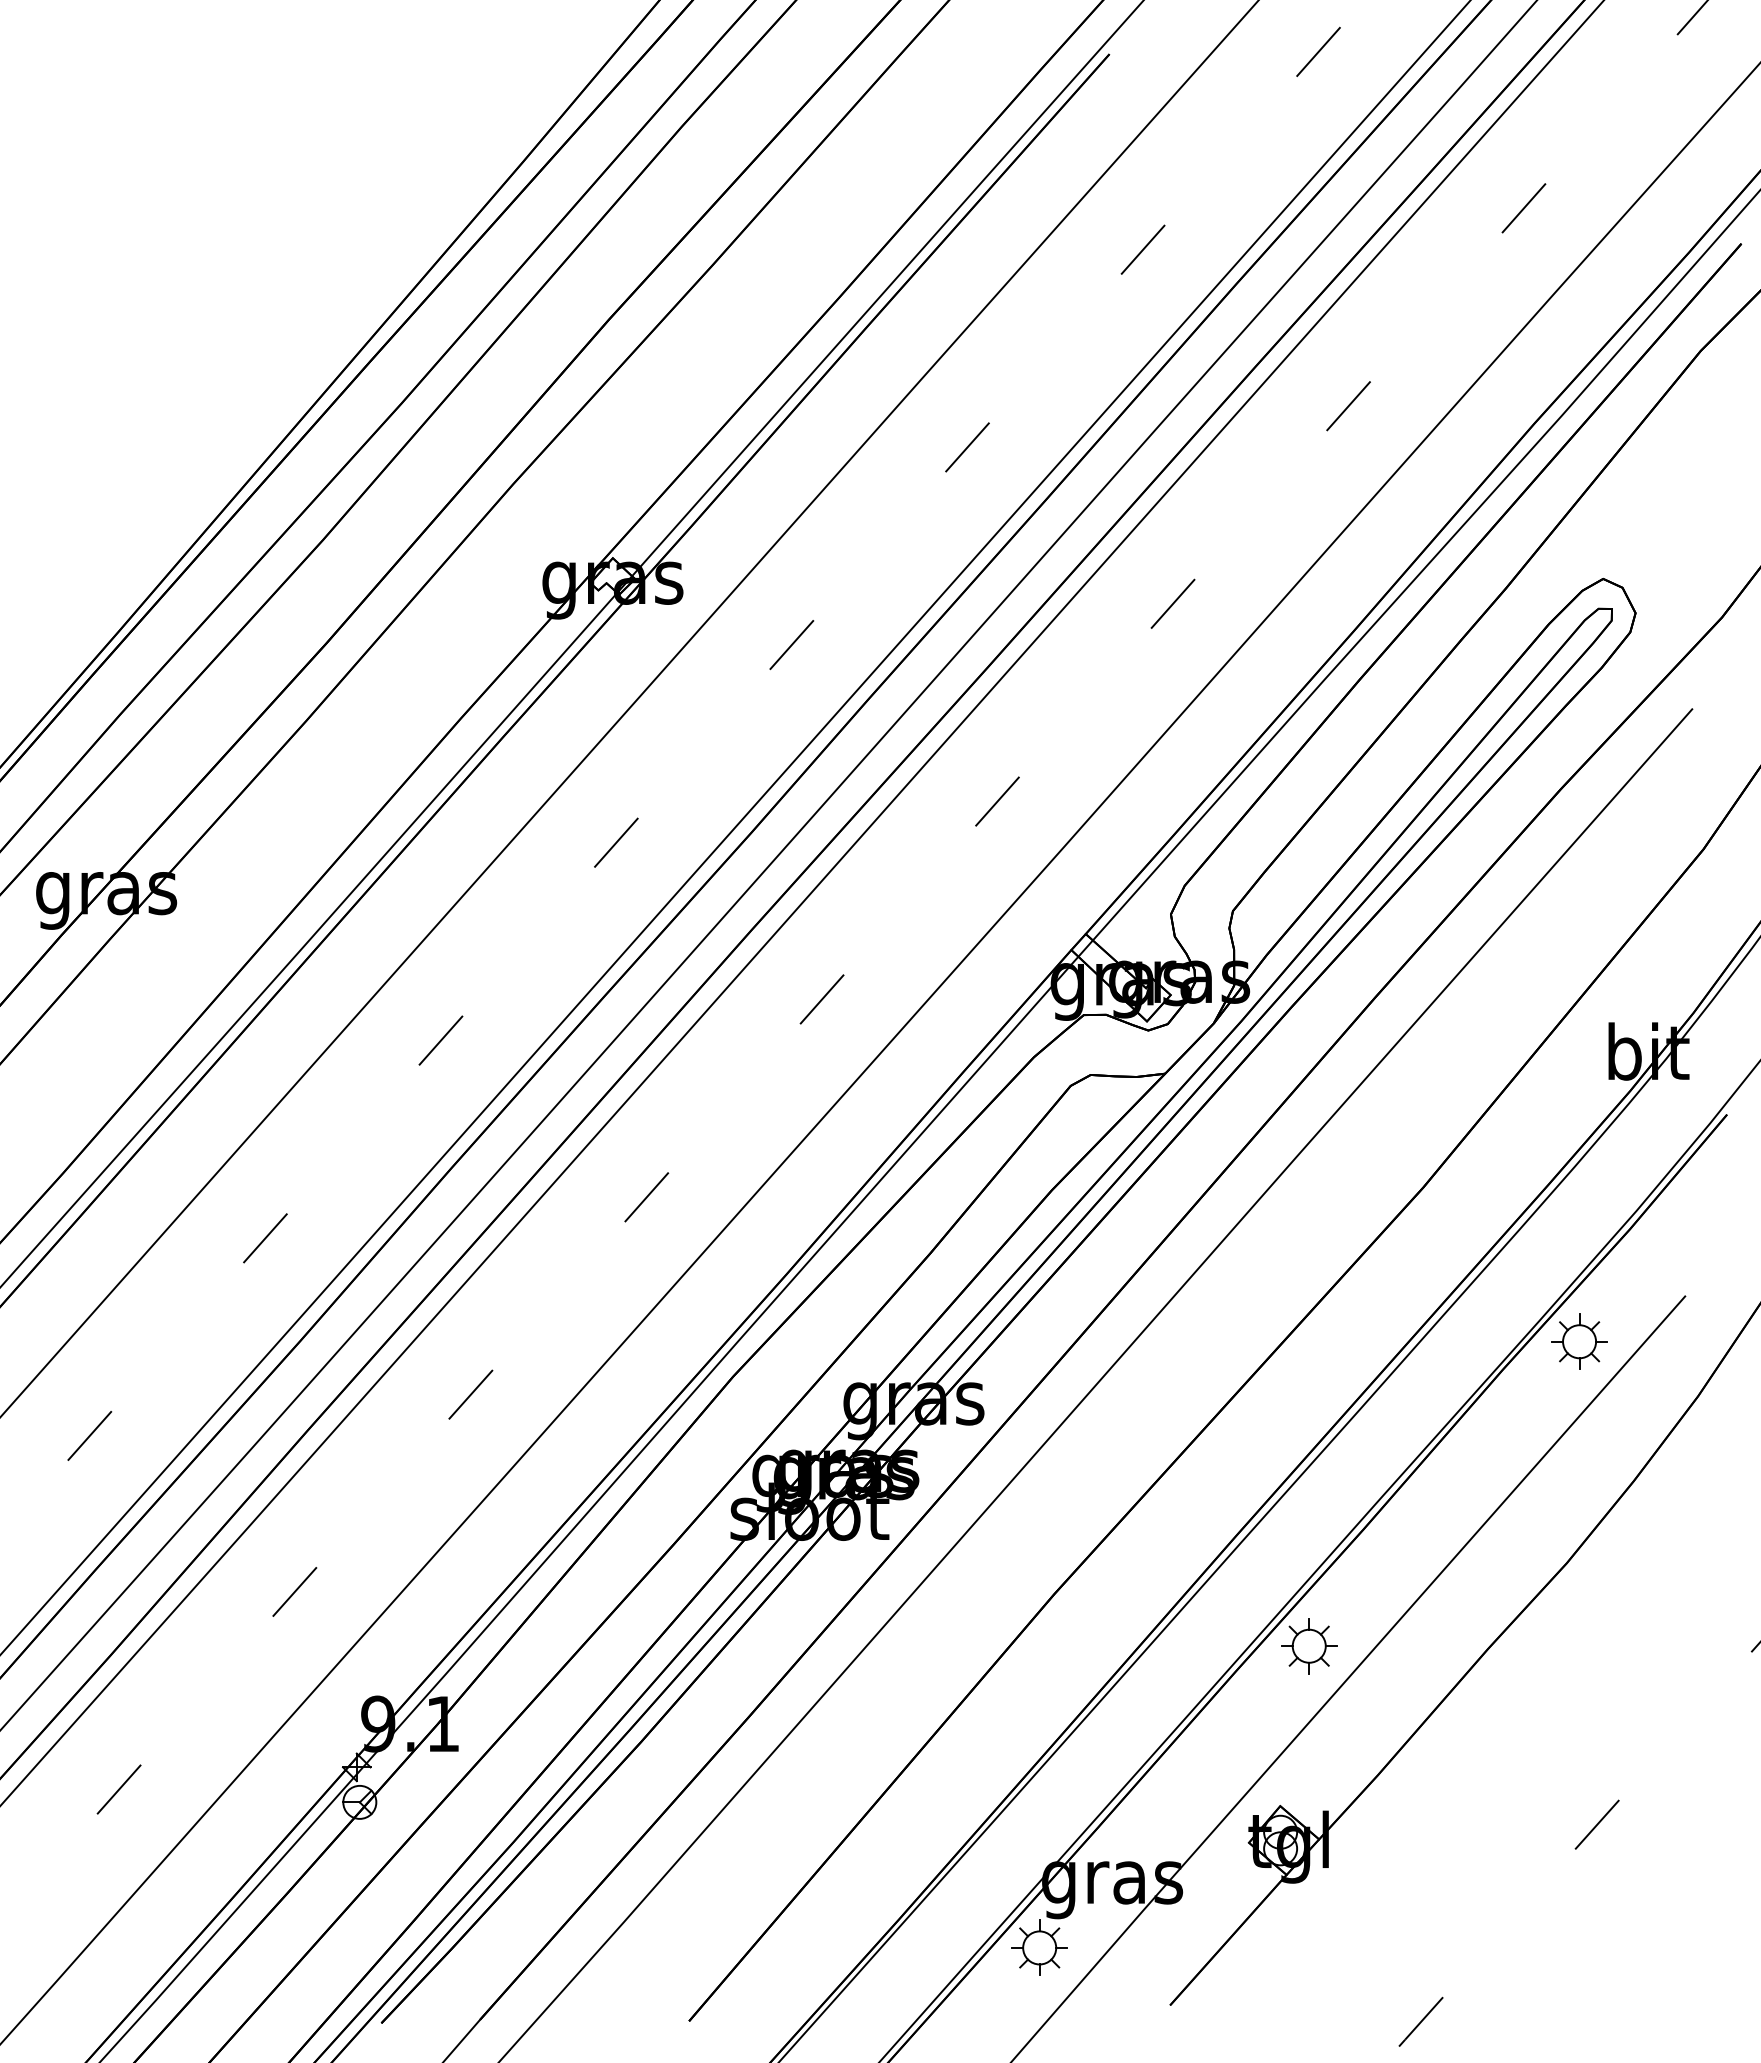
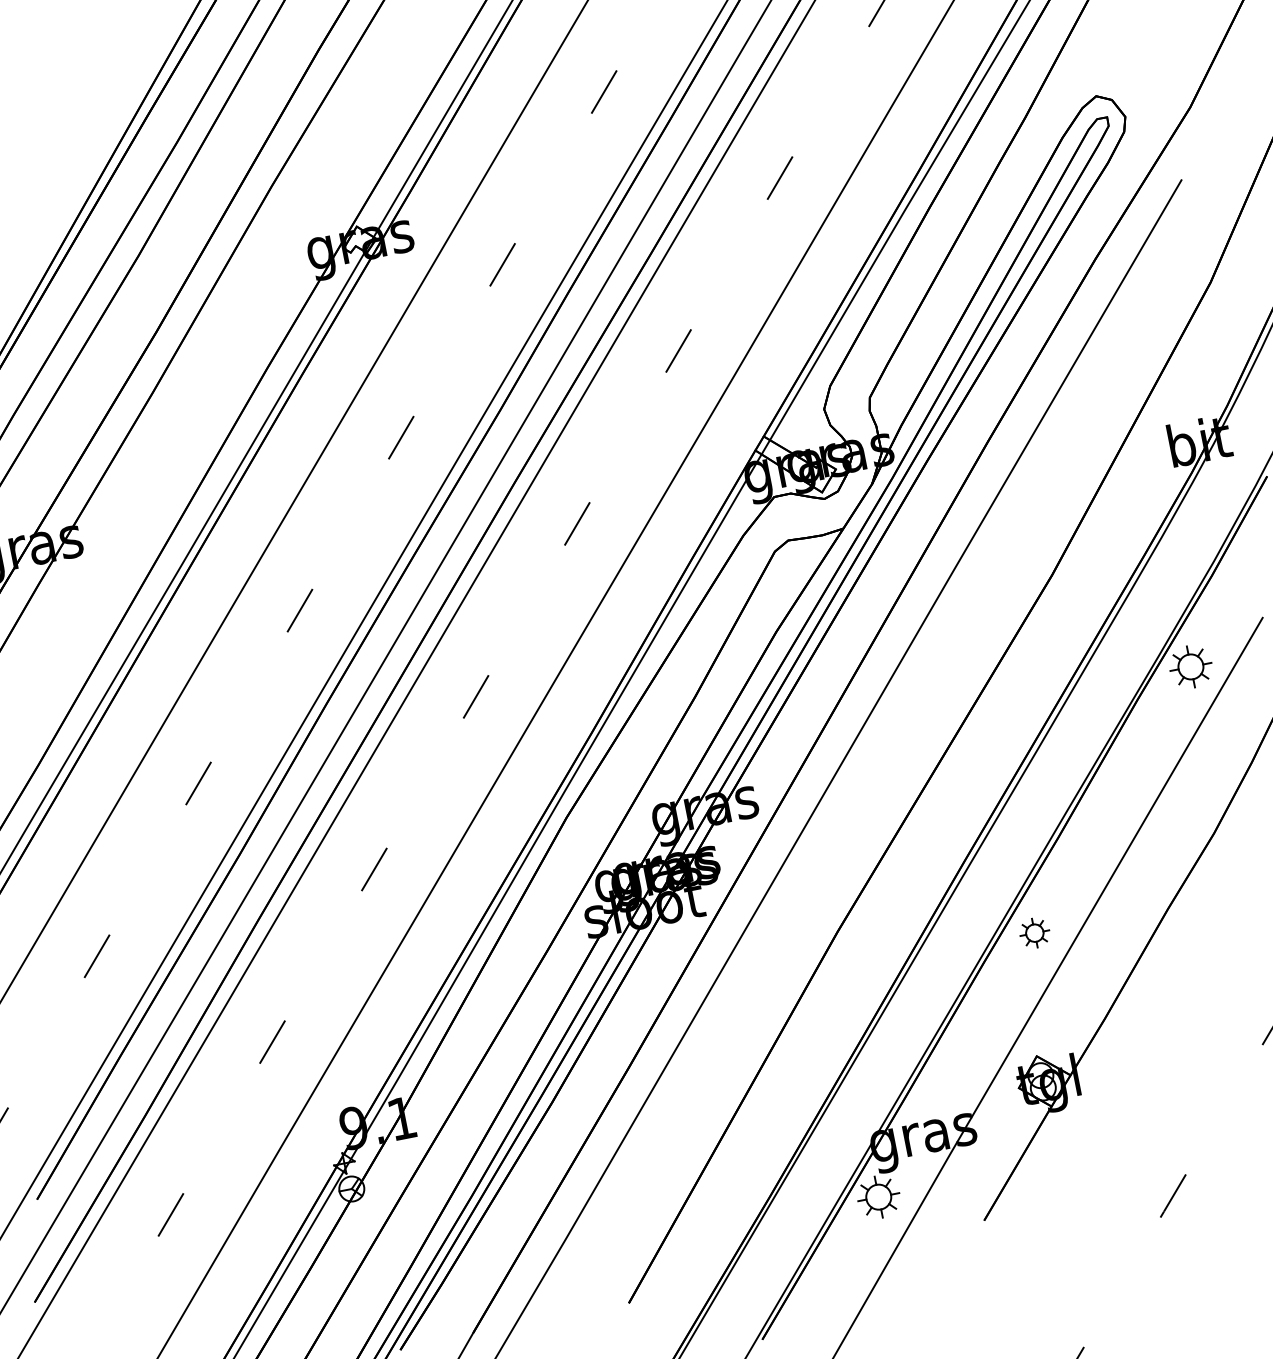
part: (1309, 1646) -> (1035, 933), size x0.7

